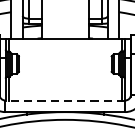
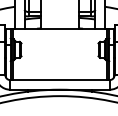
line: (64, 101) -> (59, 80), dashed -> solid

